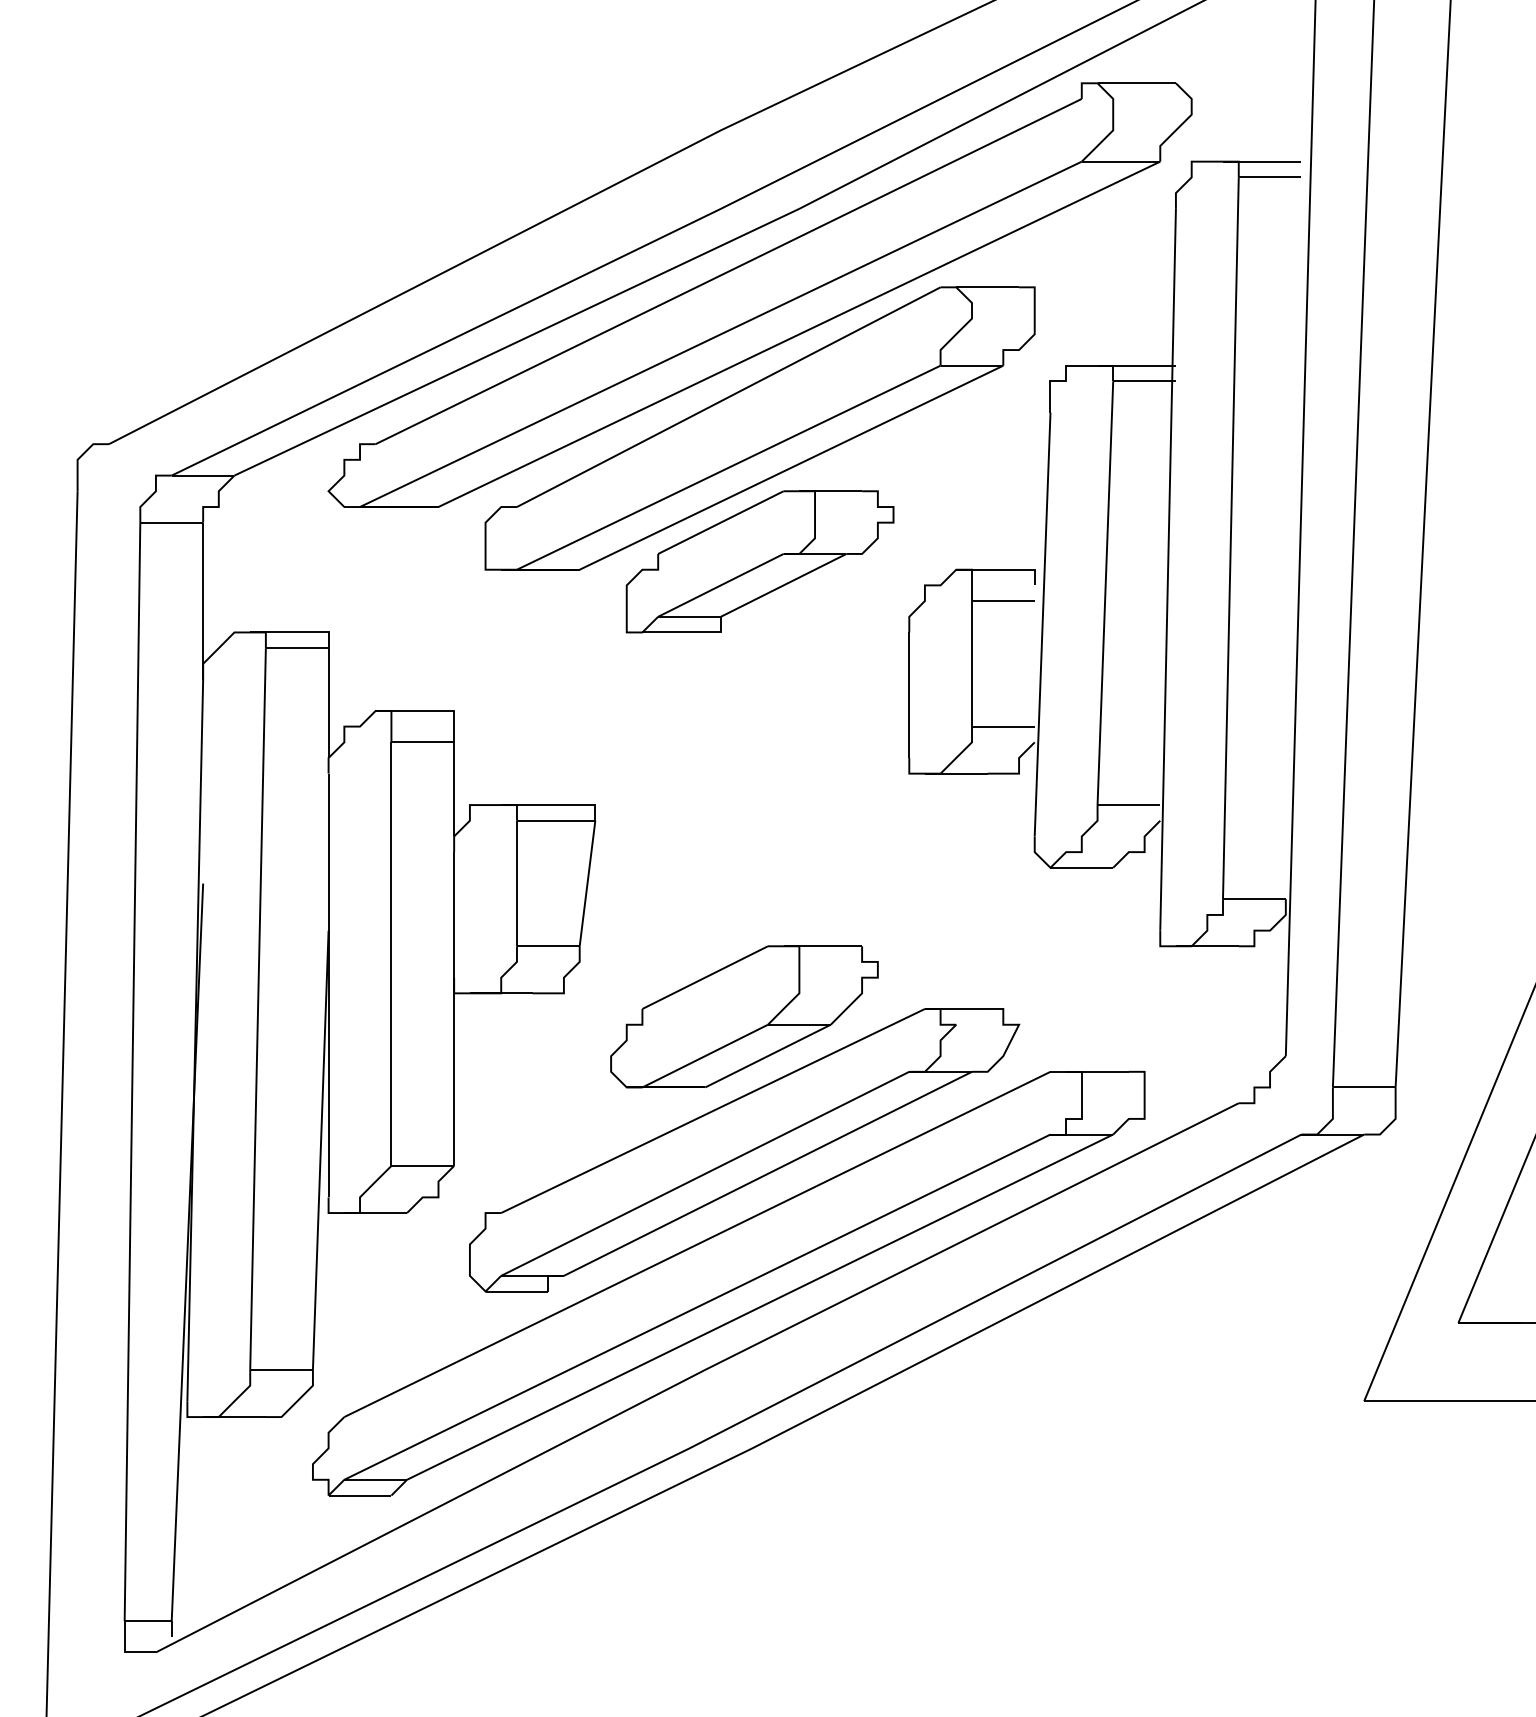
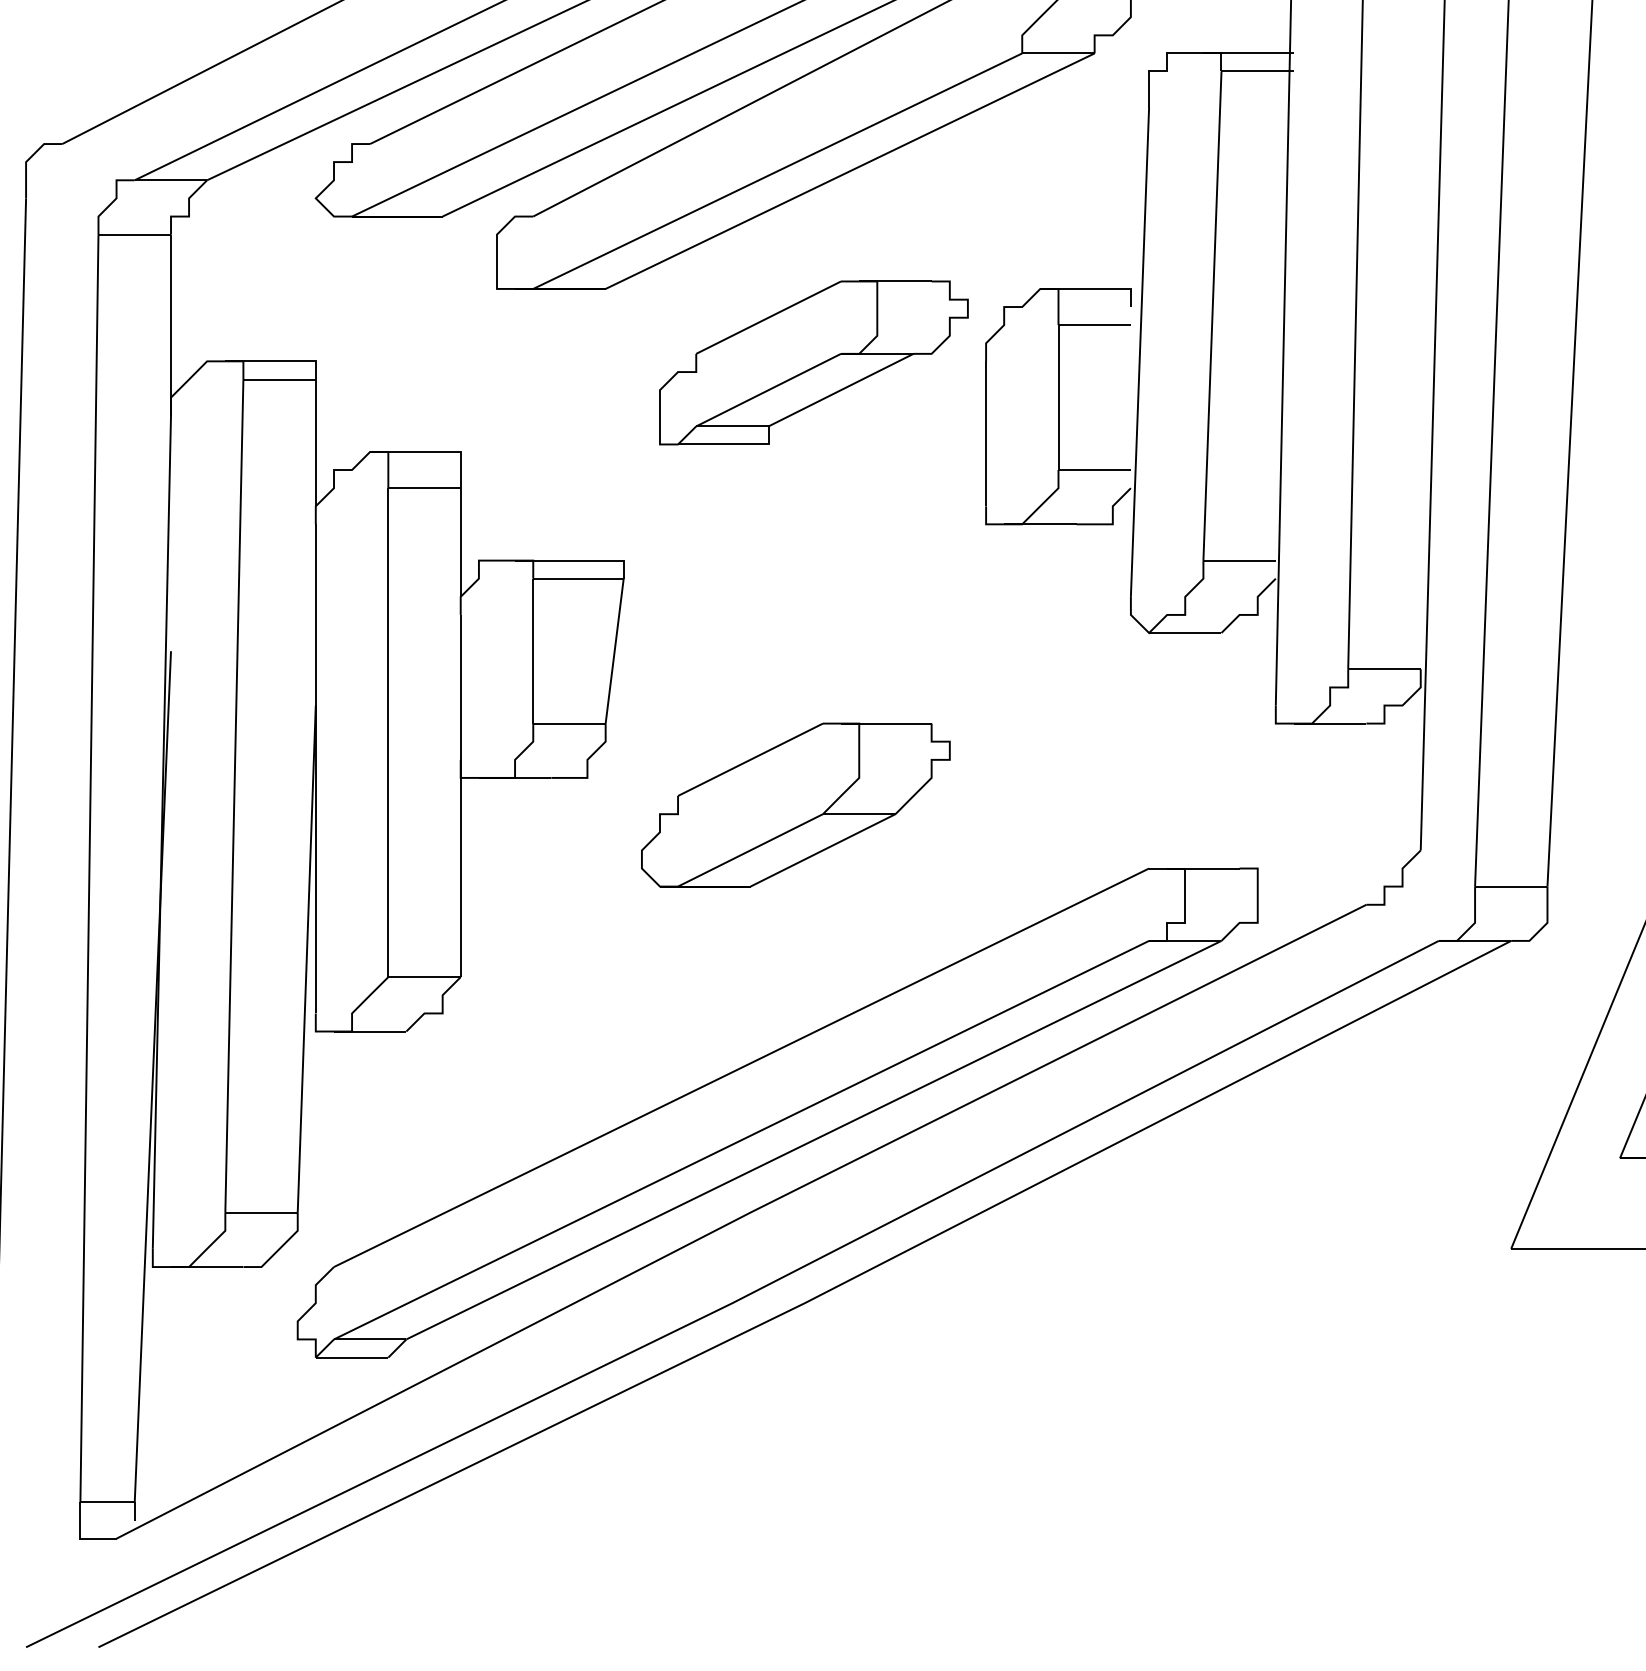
part: (759, 561) -> (813, 362), moved
part: (744, 1150) -> (795, 959), removed

